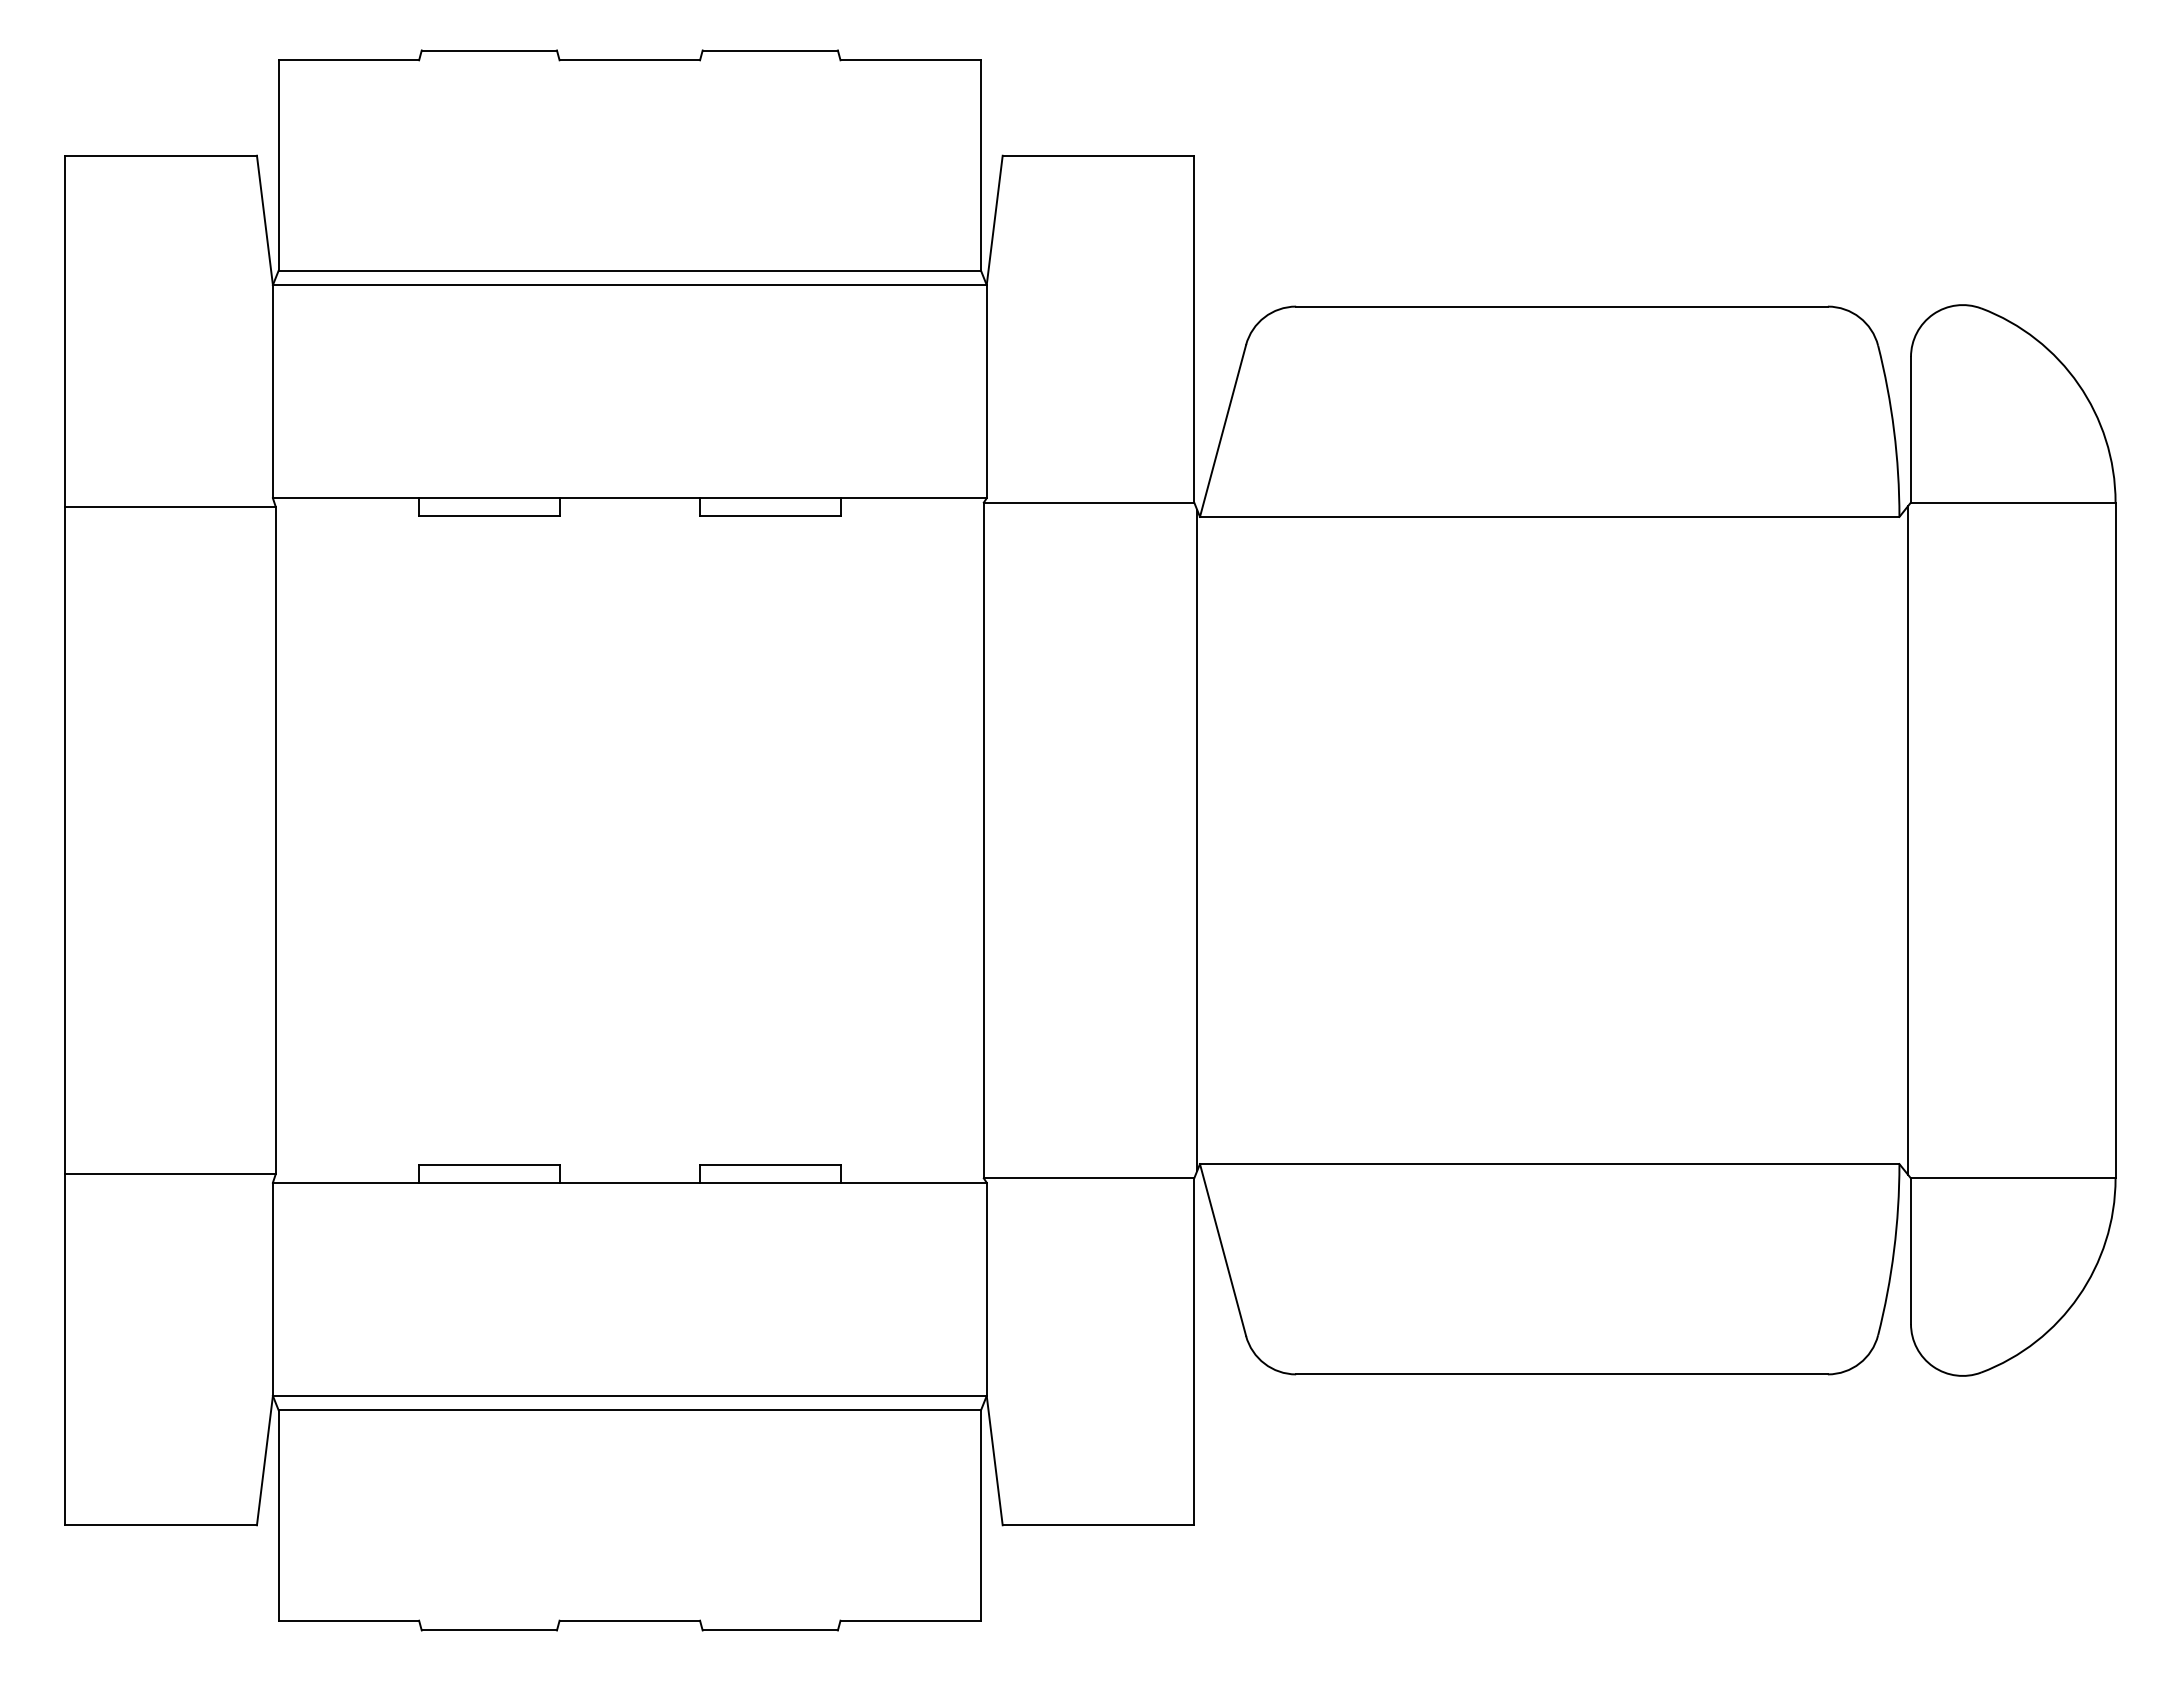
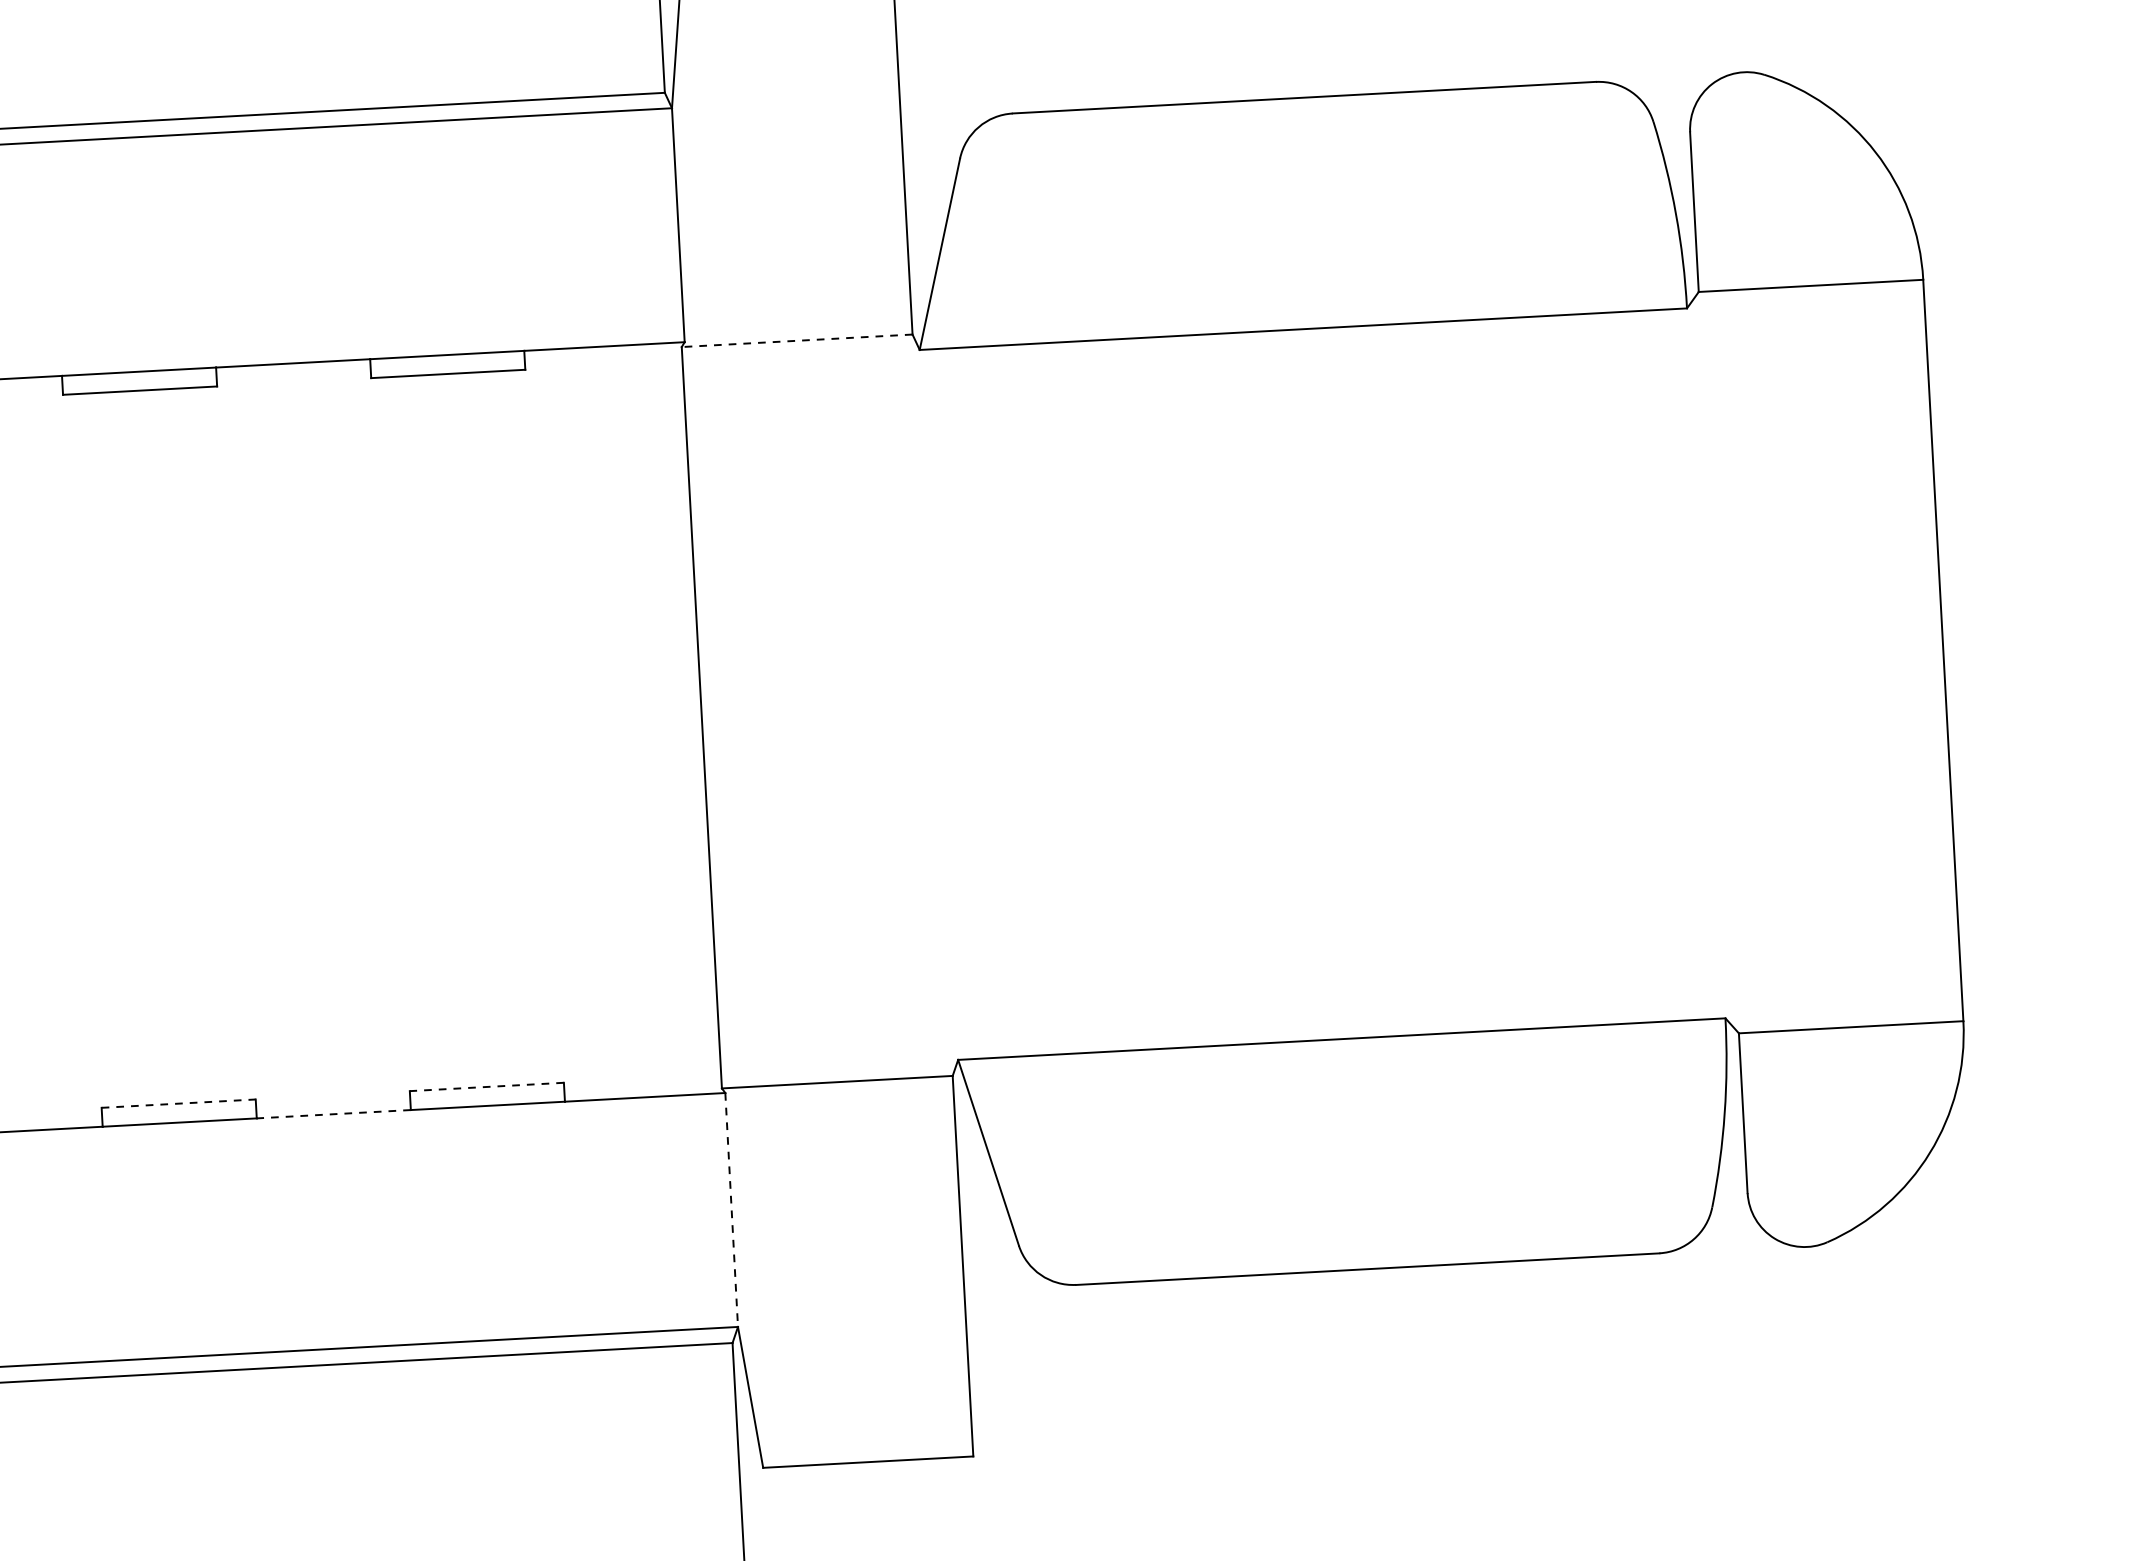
line: (1088, 502) -> (796, 340), solid -> dashed
line: (1197, 840) -> (936, 705), removed
line: (1908, 840) -> (1716, 662), removed
line: (489, 1165) -> (178, 1103), solid -> dashed
line: (769, 1165) -> (486, 1087), solid -> dashed
line: (629, 1182) -> (333, 1113), solid -> dashed
line: (986, 1289) -> (731, 1210), solid -> dashed

